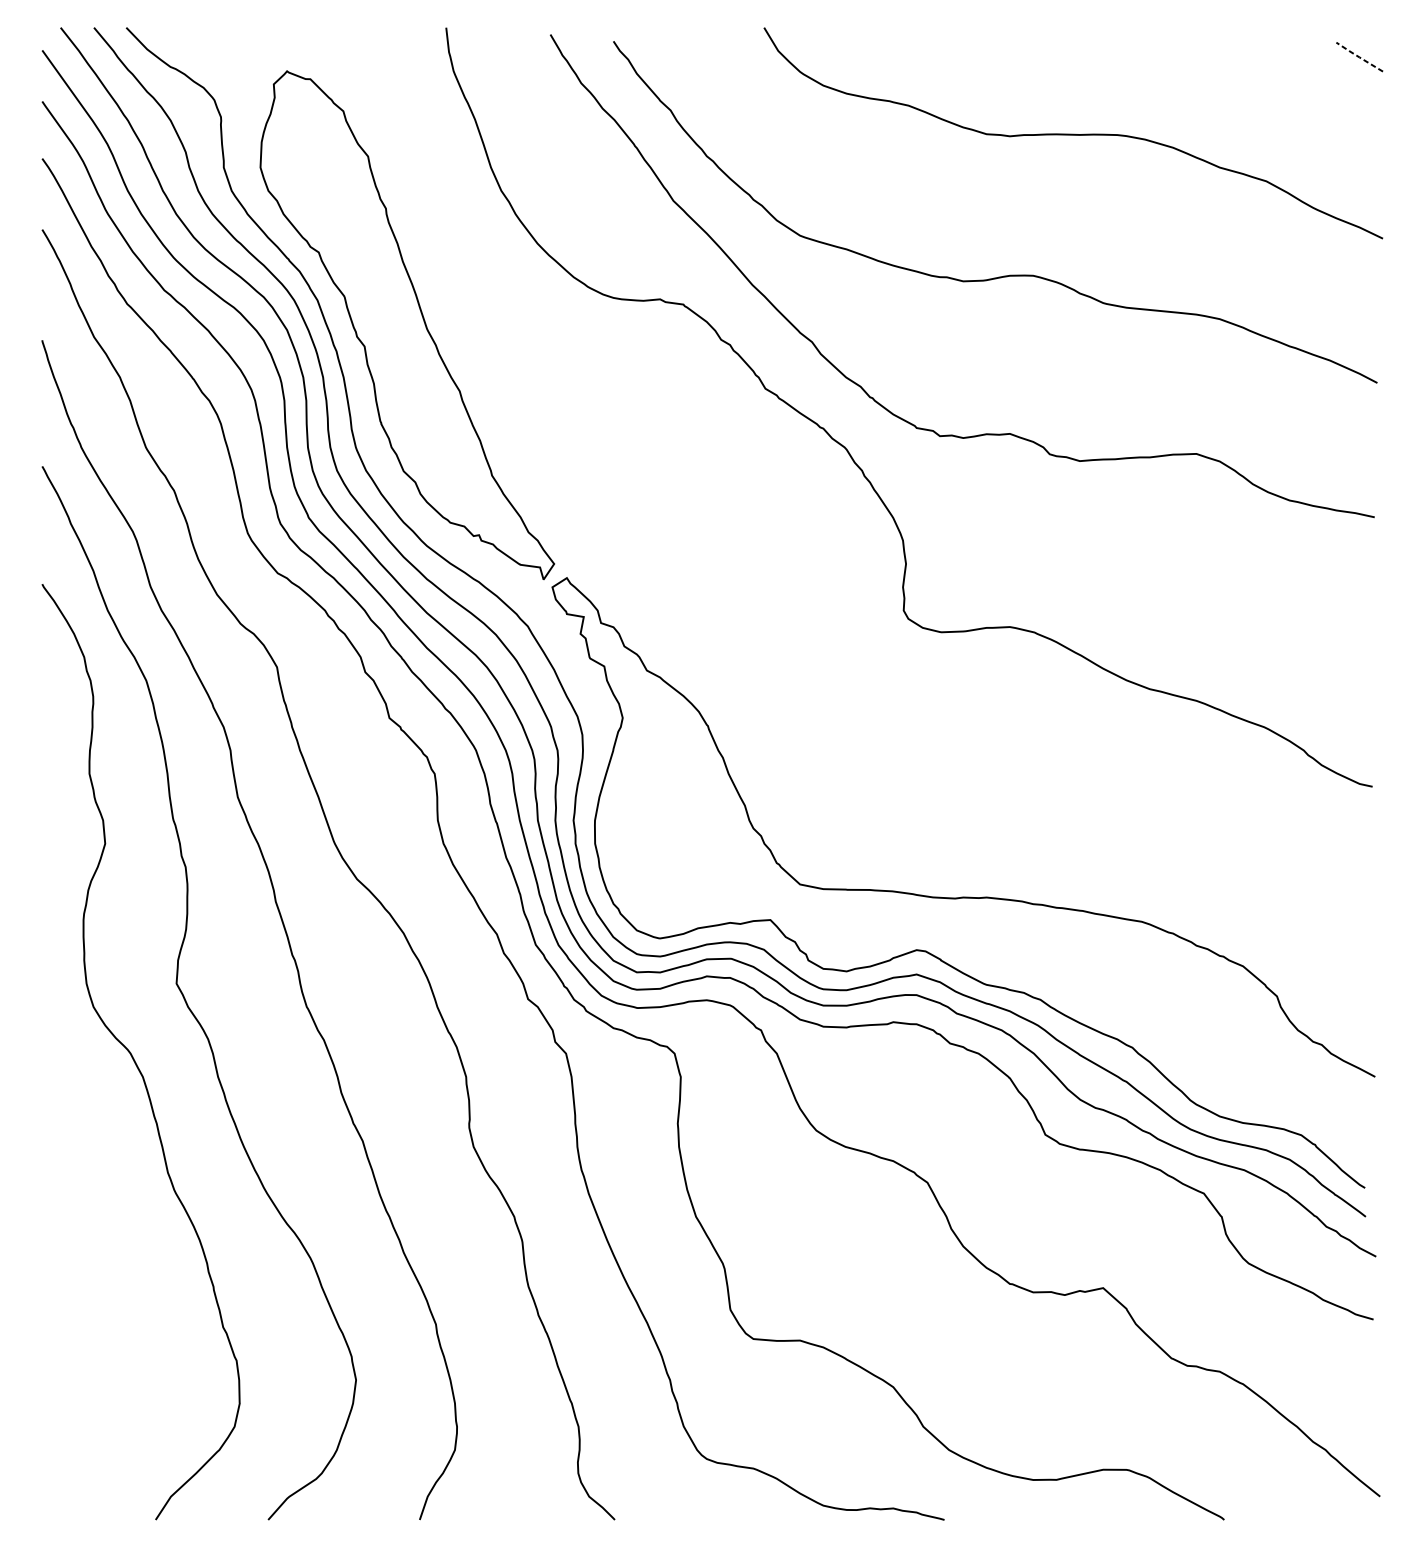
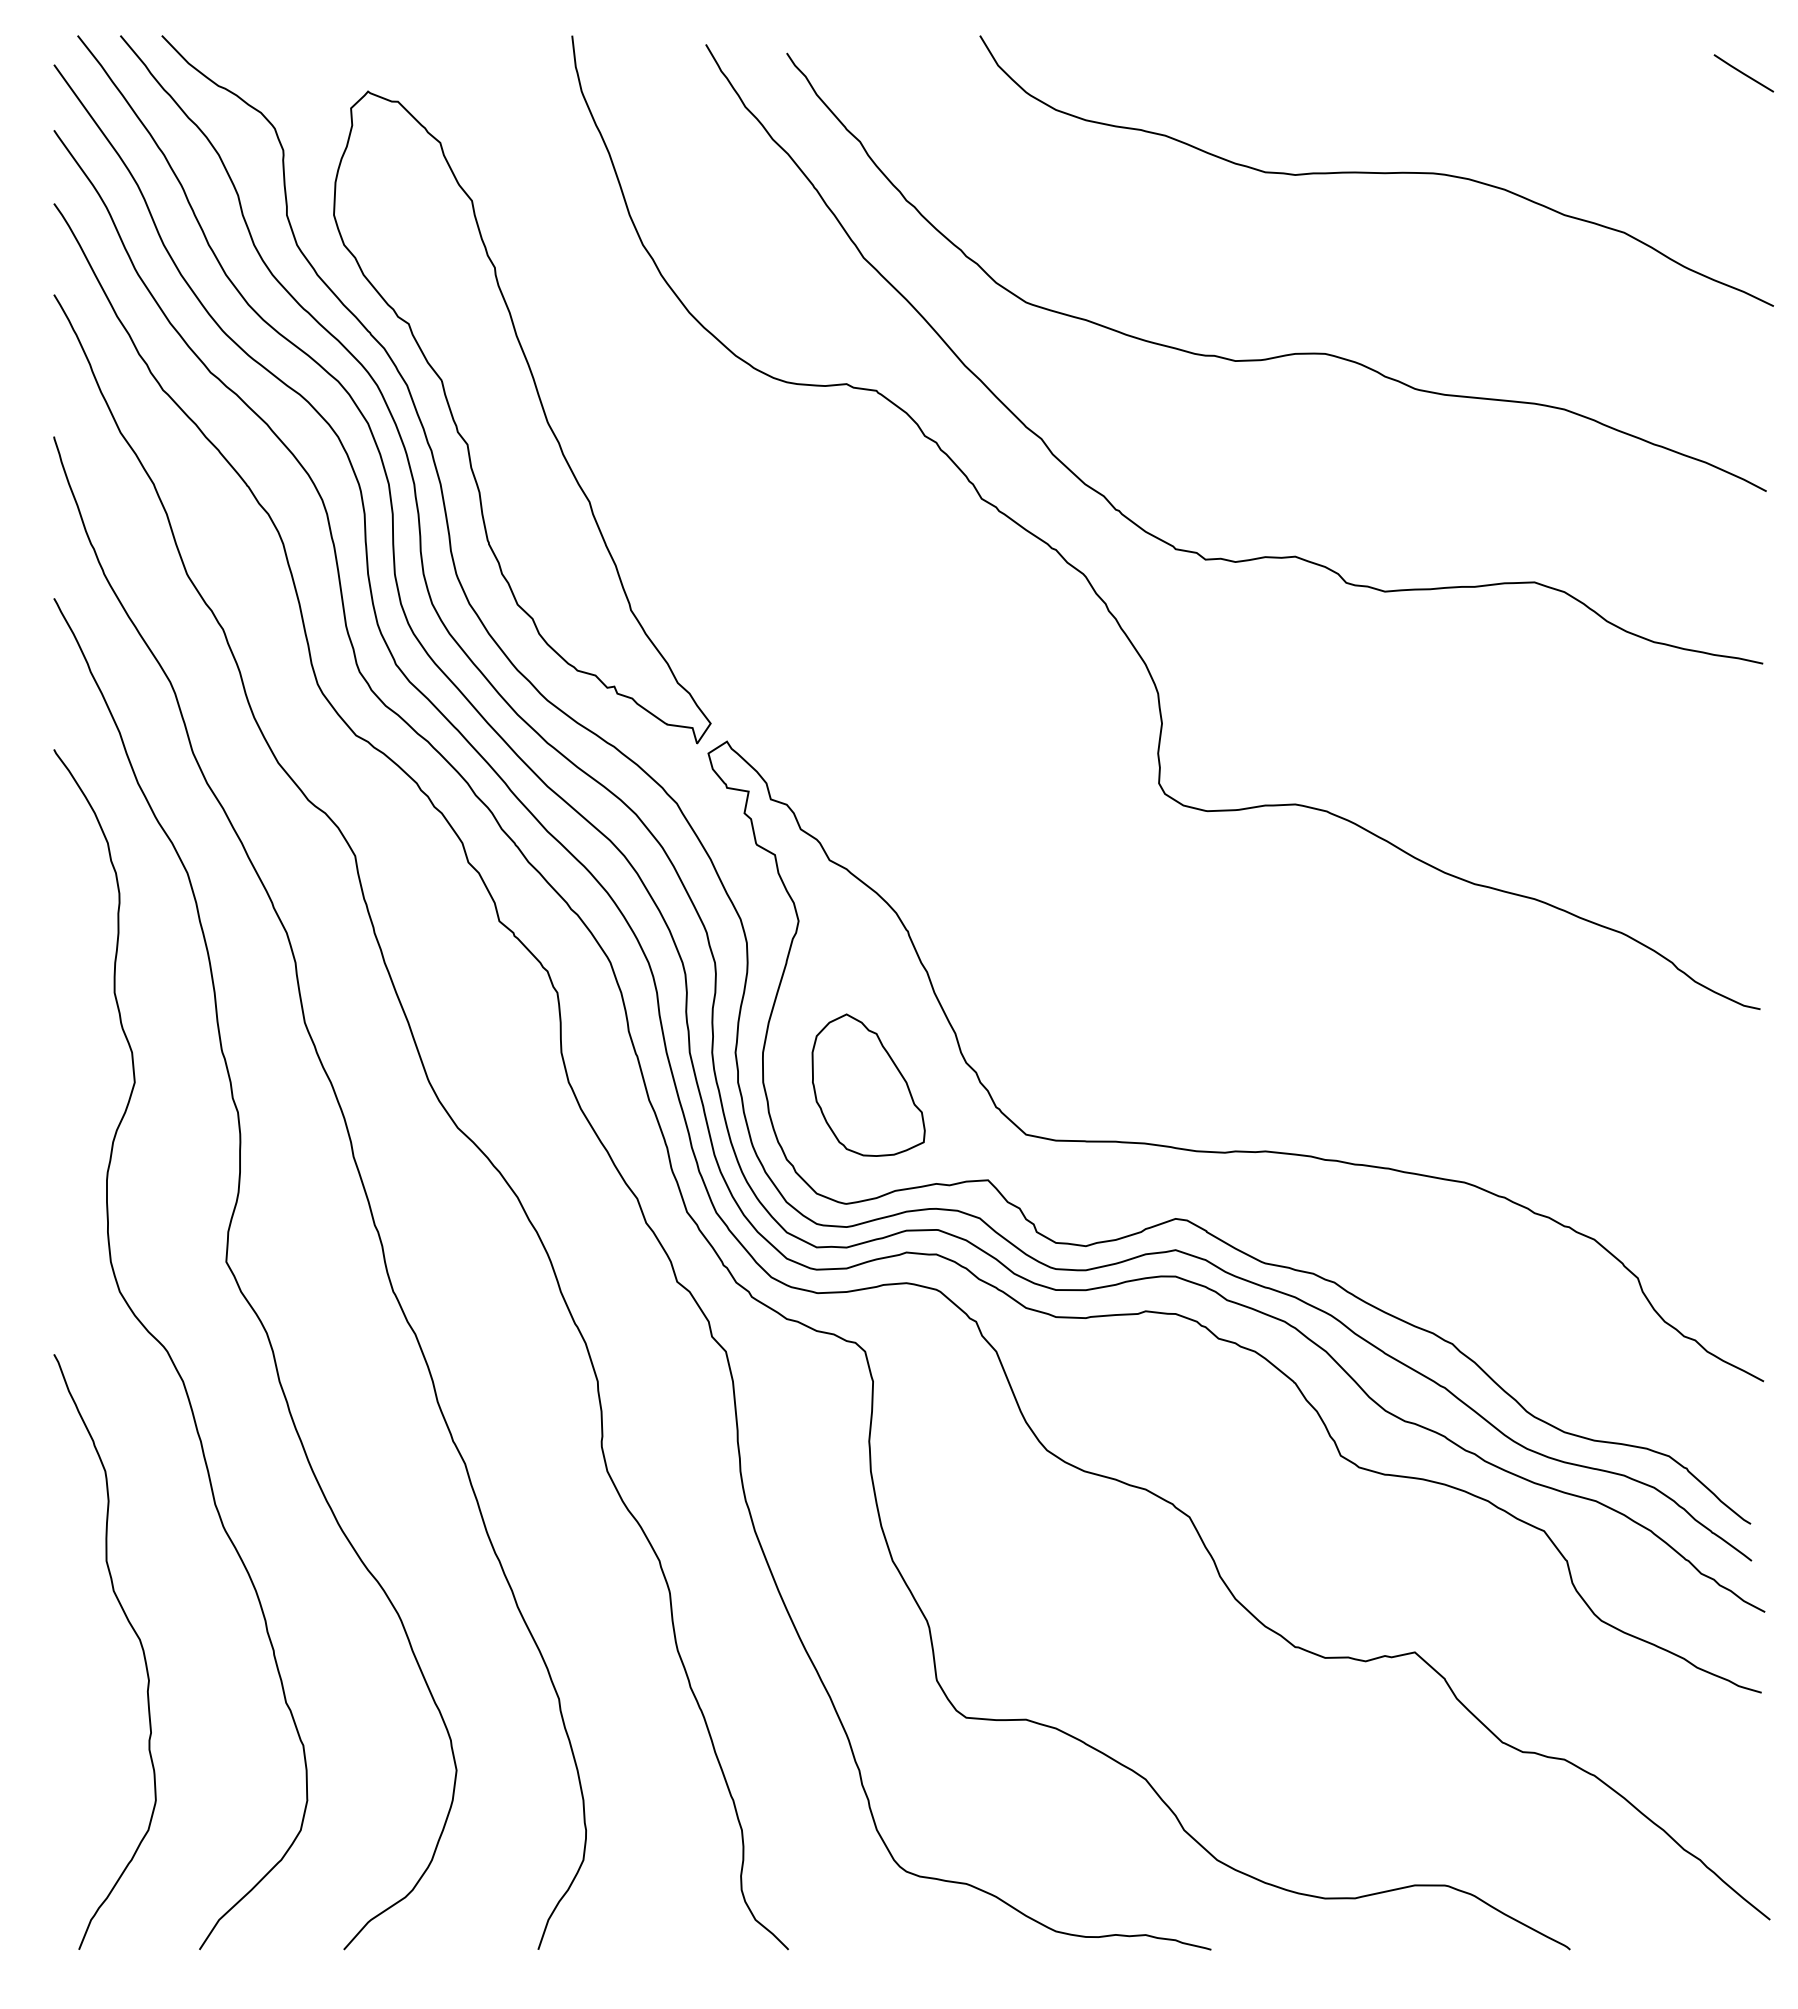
line: (1359, 57) -> (1743, 73), dashed -> solid
part: (677, 845) -> (868, 1084), added
curve: (104, 1271) -> (133, 1631), added

